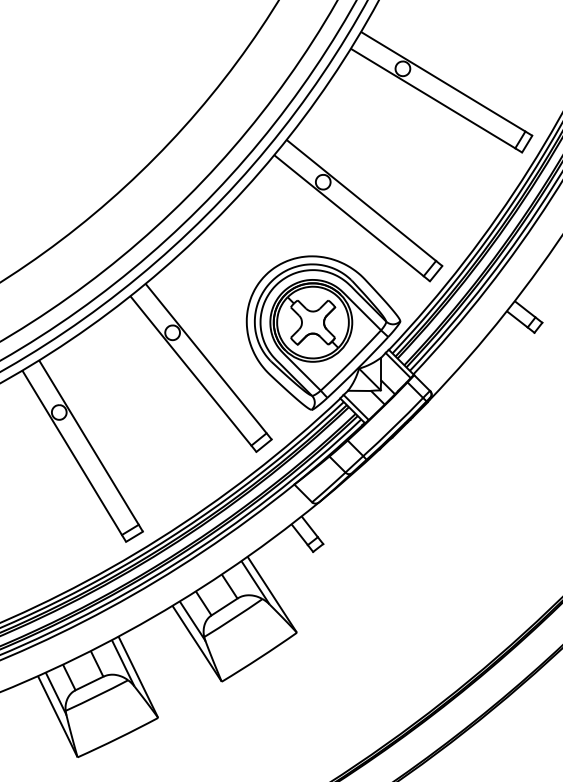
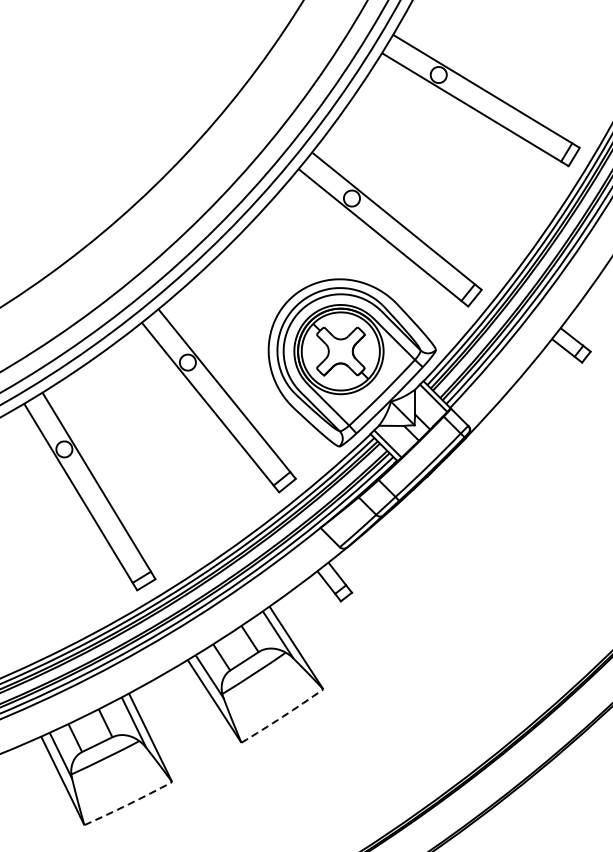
arc: (259, 657) -> (282, 716), solid -> dashed
arc: (118, 738) -> (128, 804), solid -> dashed

